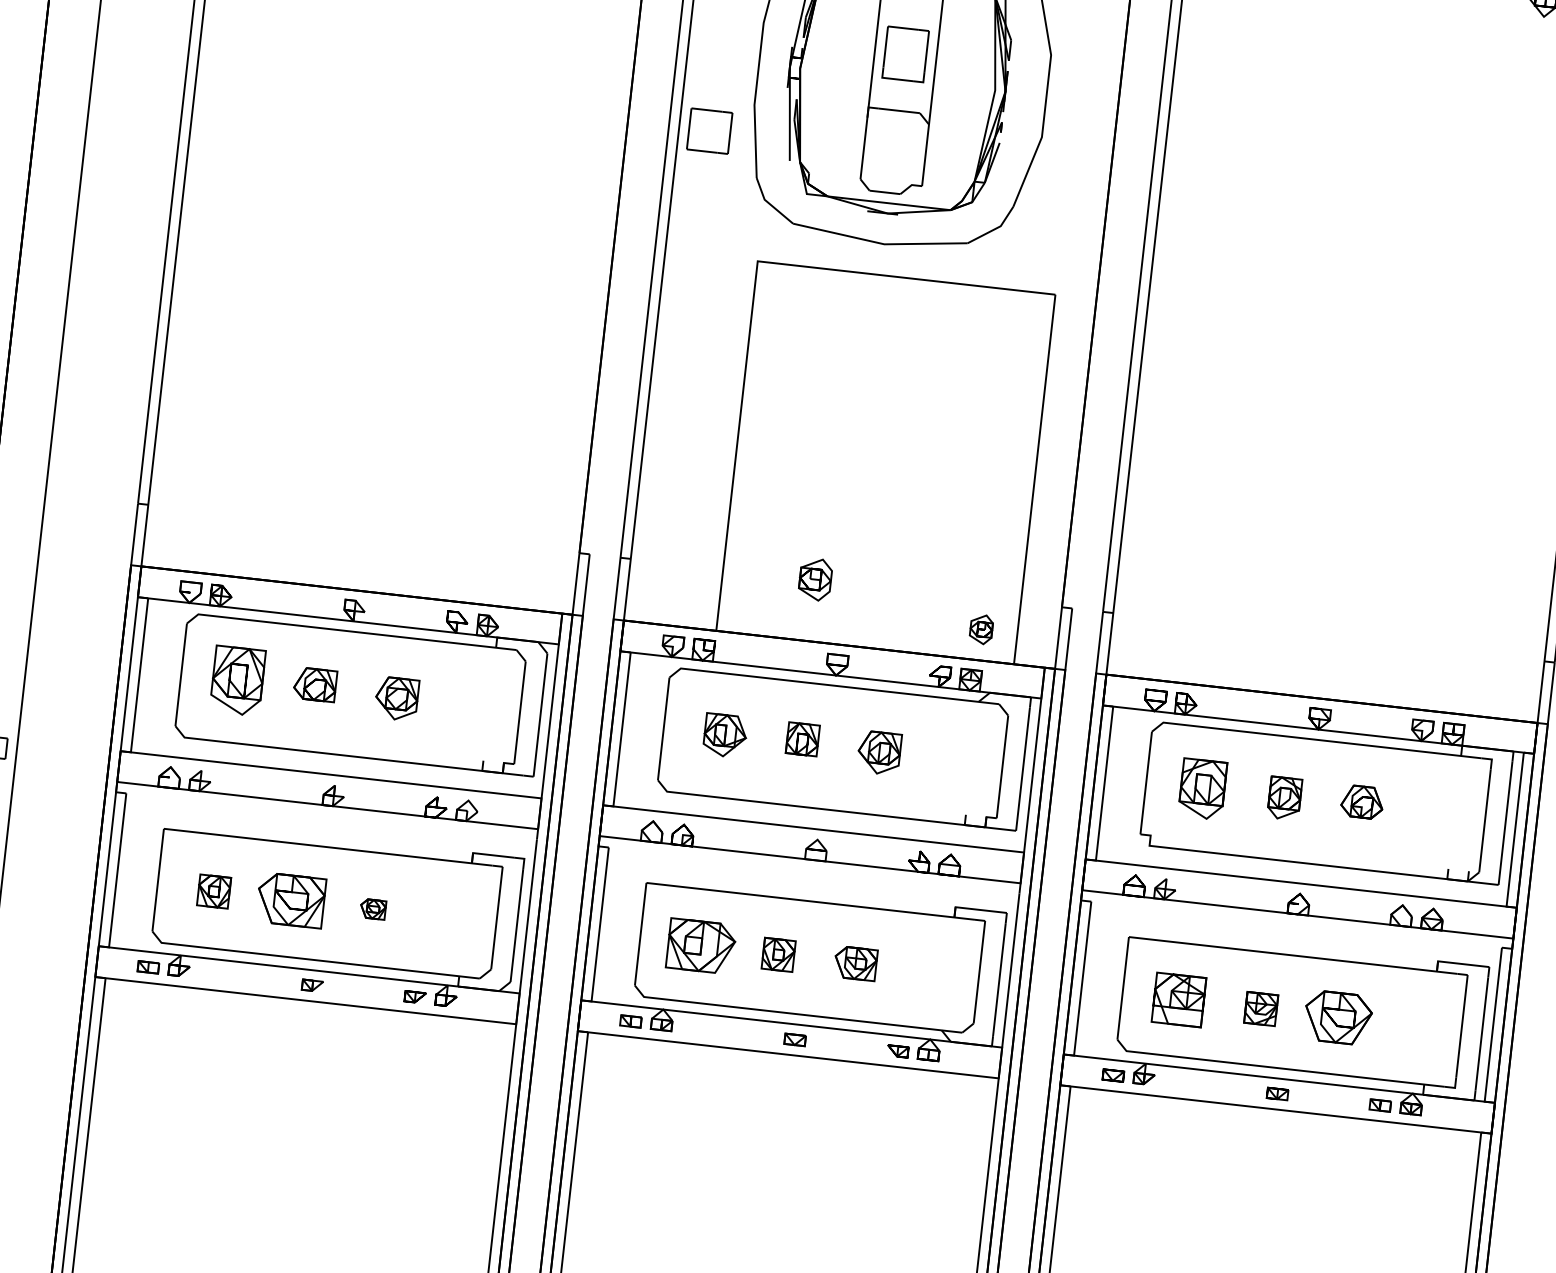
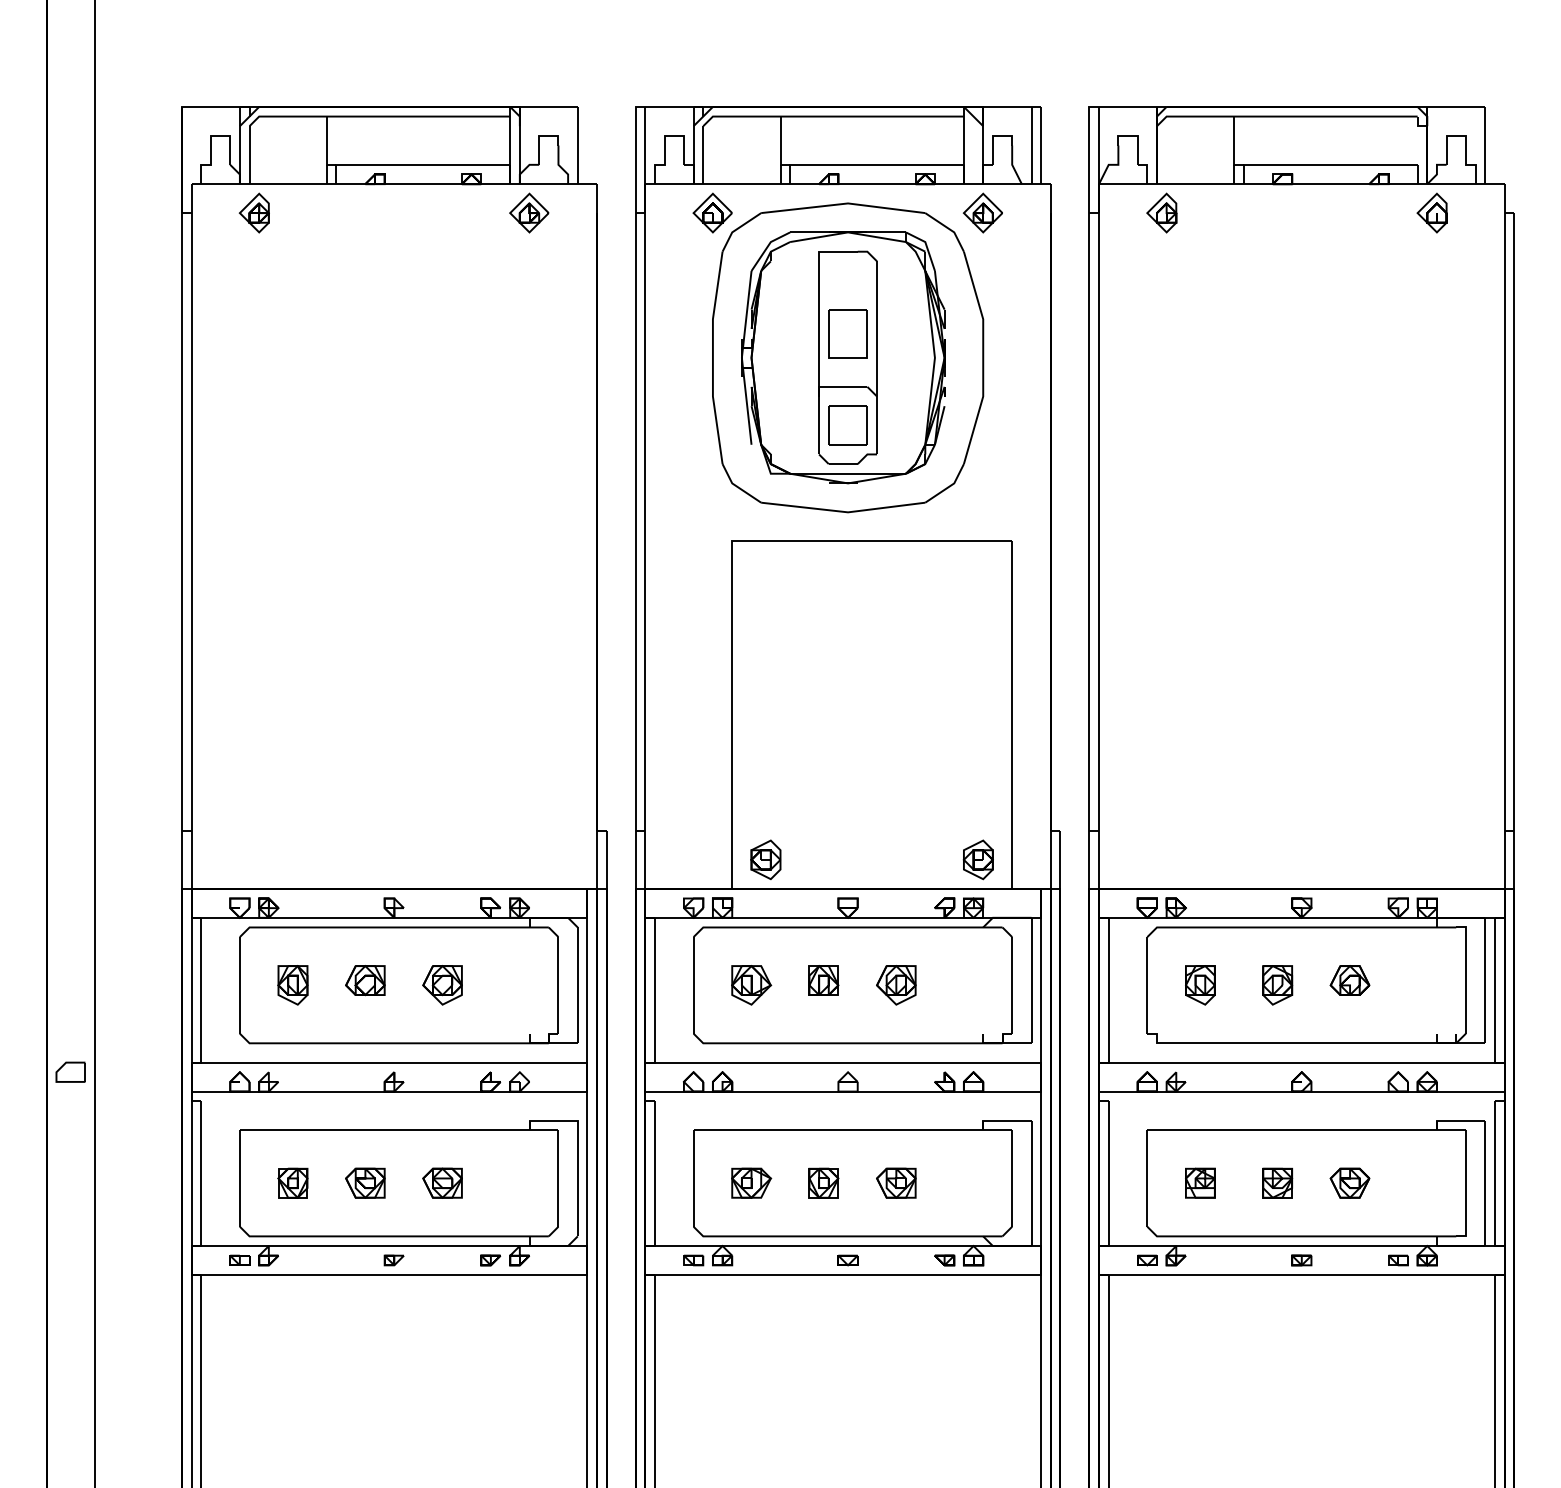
part: (709, 131) -> (847, 425), moved
part: (814, 579) -> (765, 859), moved
part: (980, 628) -> (977, 859), size x1.43
part: (237, 681) -> (292, 985), size x0.62
part: (1202, 789) -> (1200, 985), size x0.71
part: (291, 899) -> (365, 1182), size x0.62
part: (373, 908) -> (442, 1182), size x1.67
part: (701, 945) -> (751, 1182), size x0.62
part: (1179, 999) -> (1200, 1182), size x0.62
part: (1337, 1016) -> (1349, 1182), size x0.62

